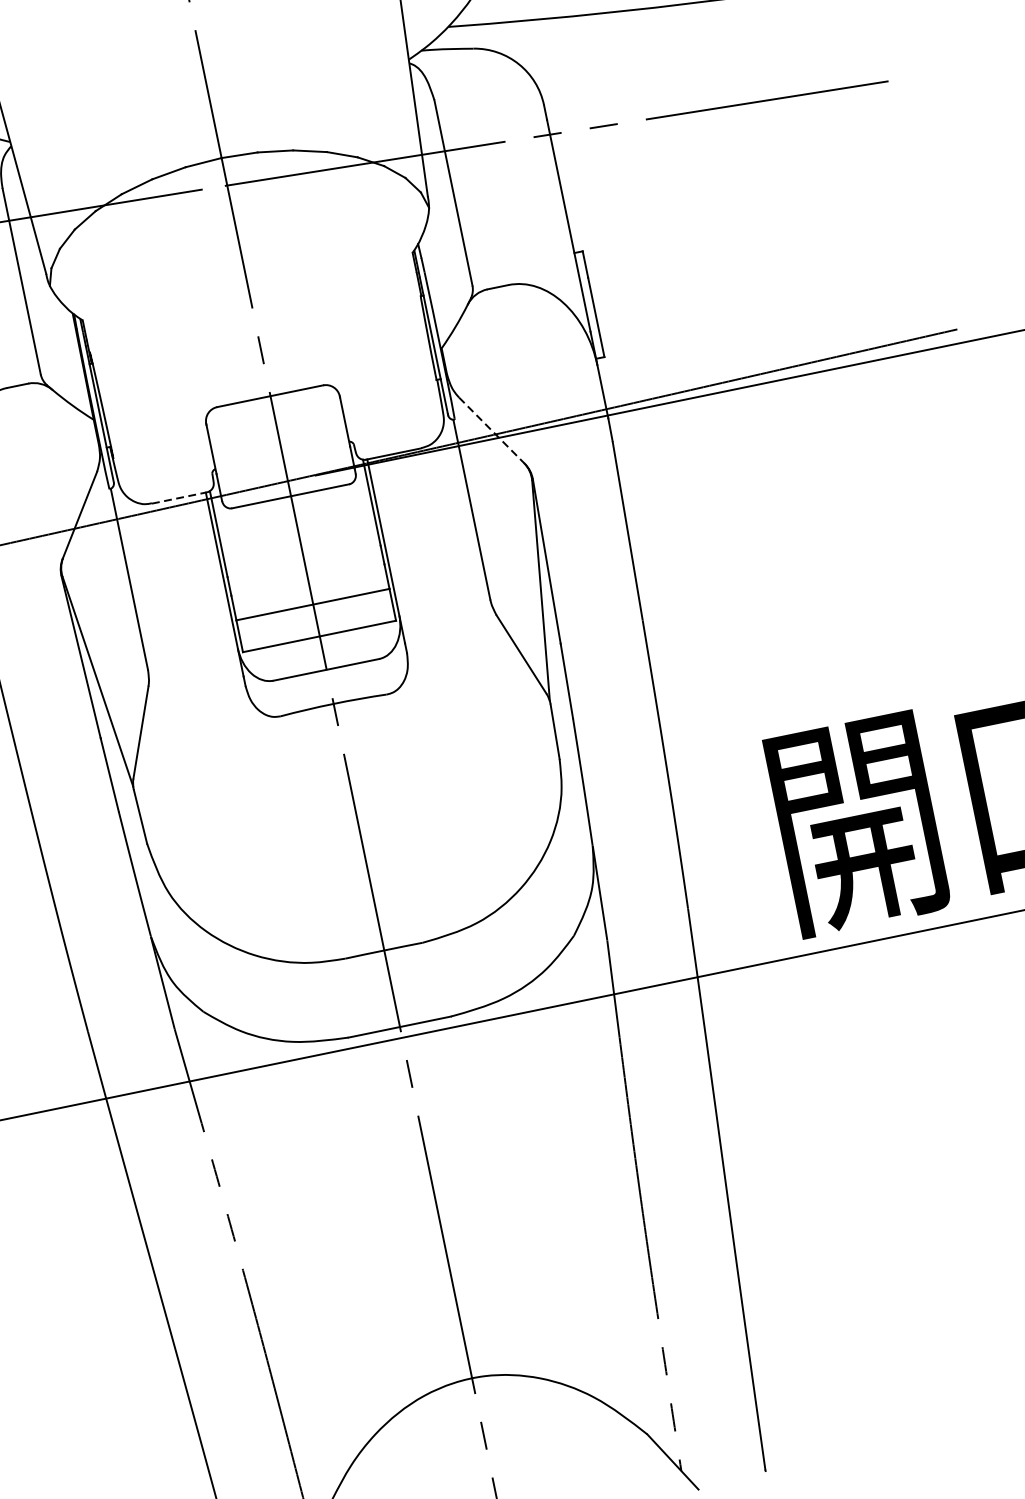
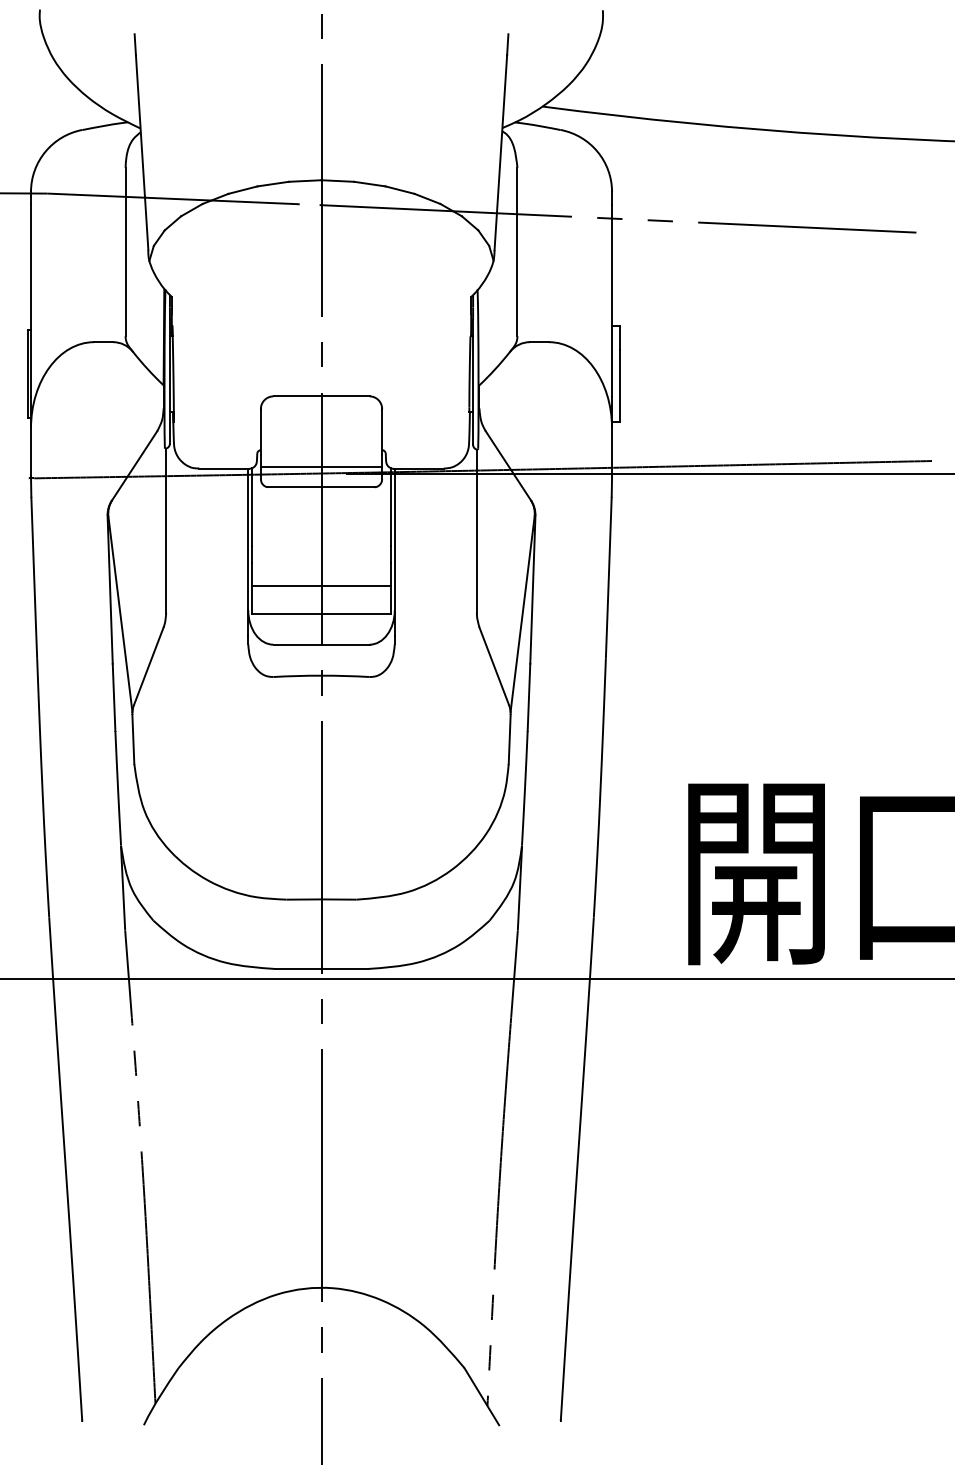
line: (492, 431) -> (508, 466), dashed -> solid
line: (286, 474) -> (321, 467), added
line: (179, 497) -> (224, 468), dashed -> solid

